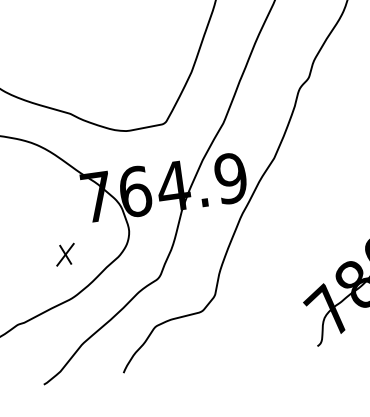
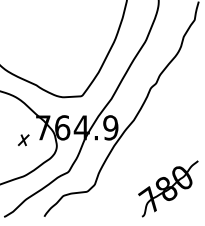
part: (65, 255) -> (23, 140), moved

